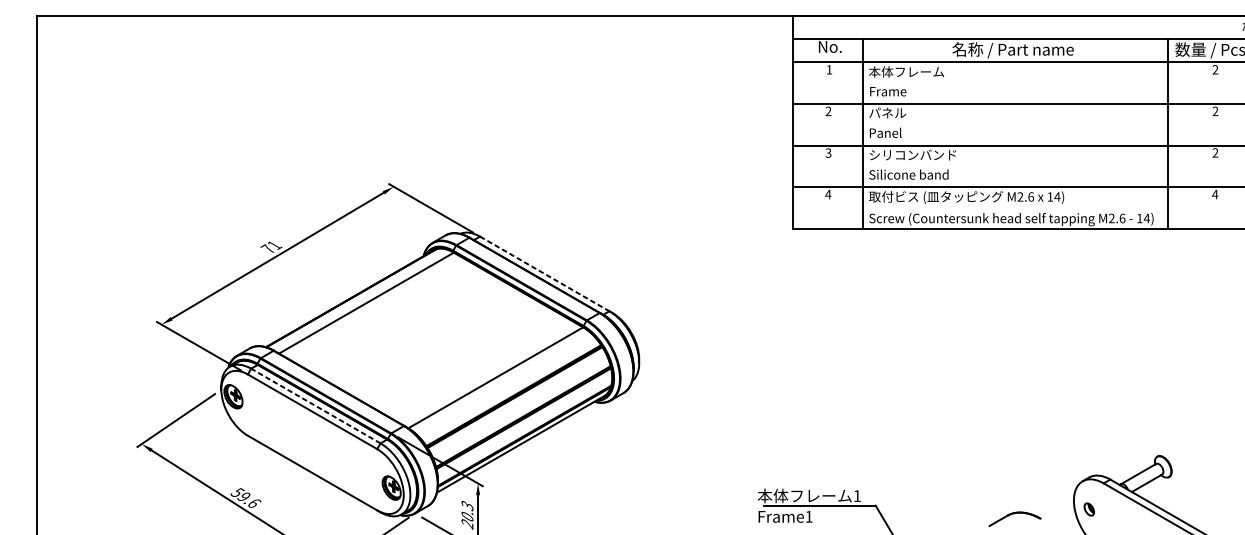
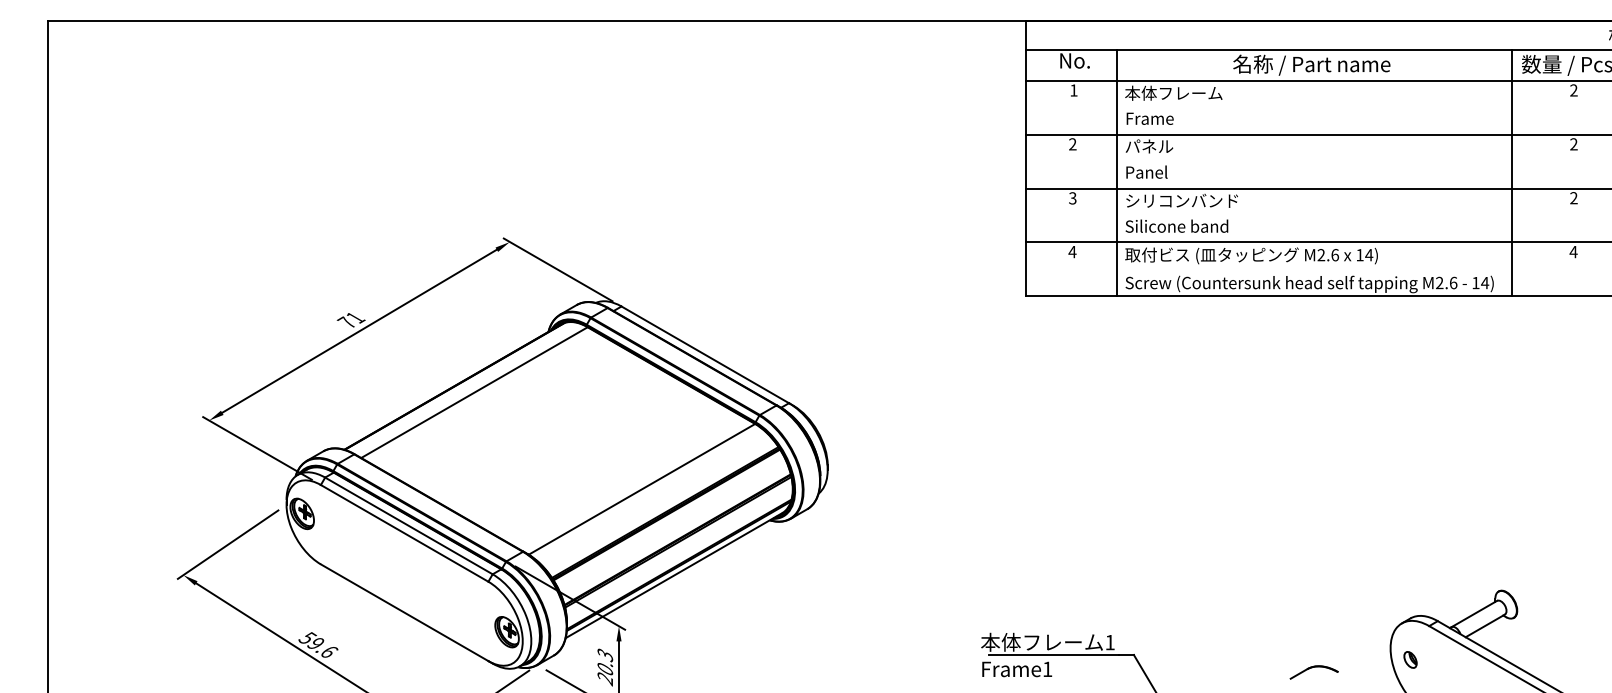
line: (544, 273) -> (705, 354), dashed -> solid
line: (315, 405) -> (408, 525), dashed -> solid
part: (1014, 519) -> (1313, 672), size x0.71

